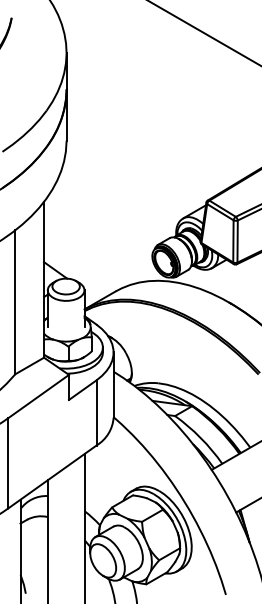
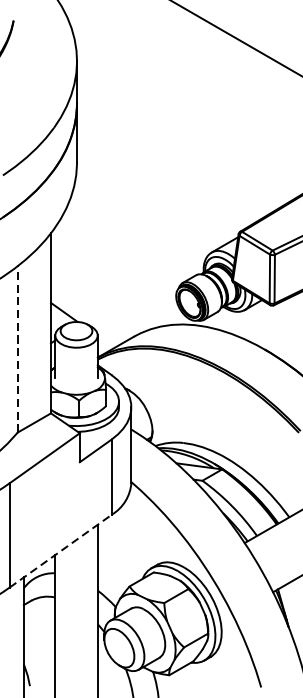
line: (15, 302) -> (18, 349), solid -> dashed
line: (52, 476) -> (60, 550), solid -> dashed

